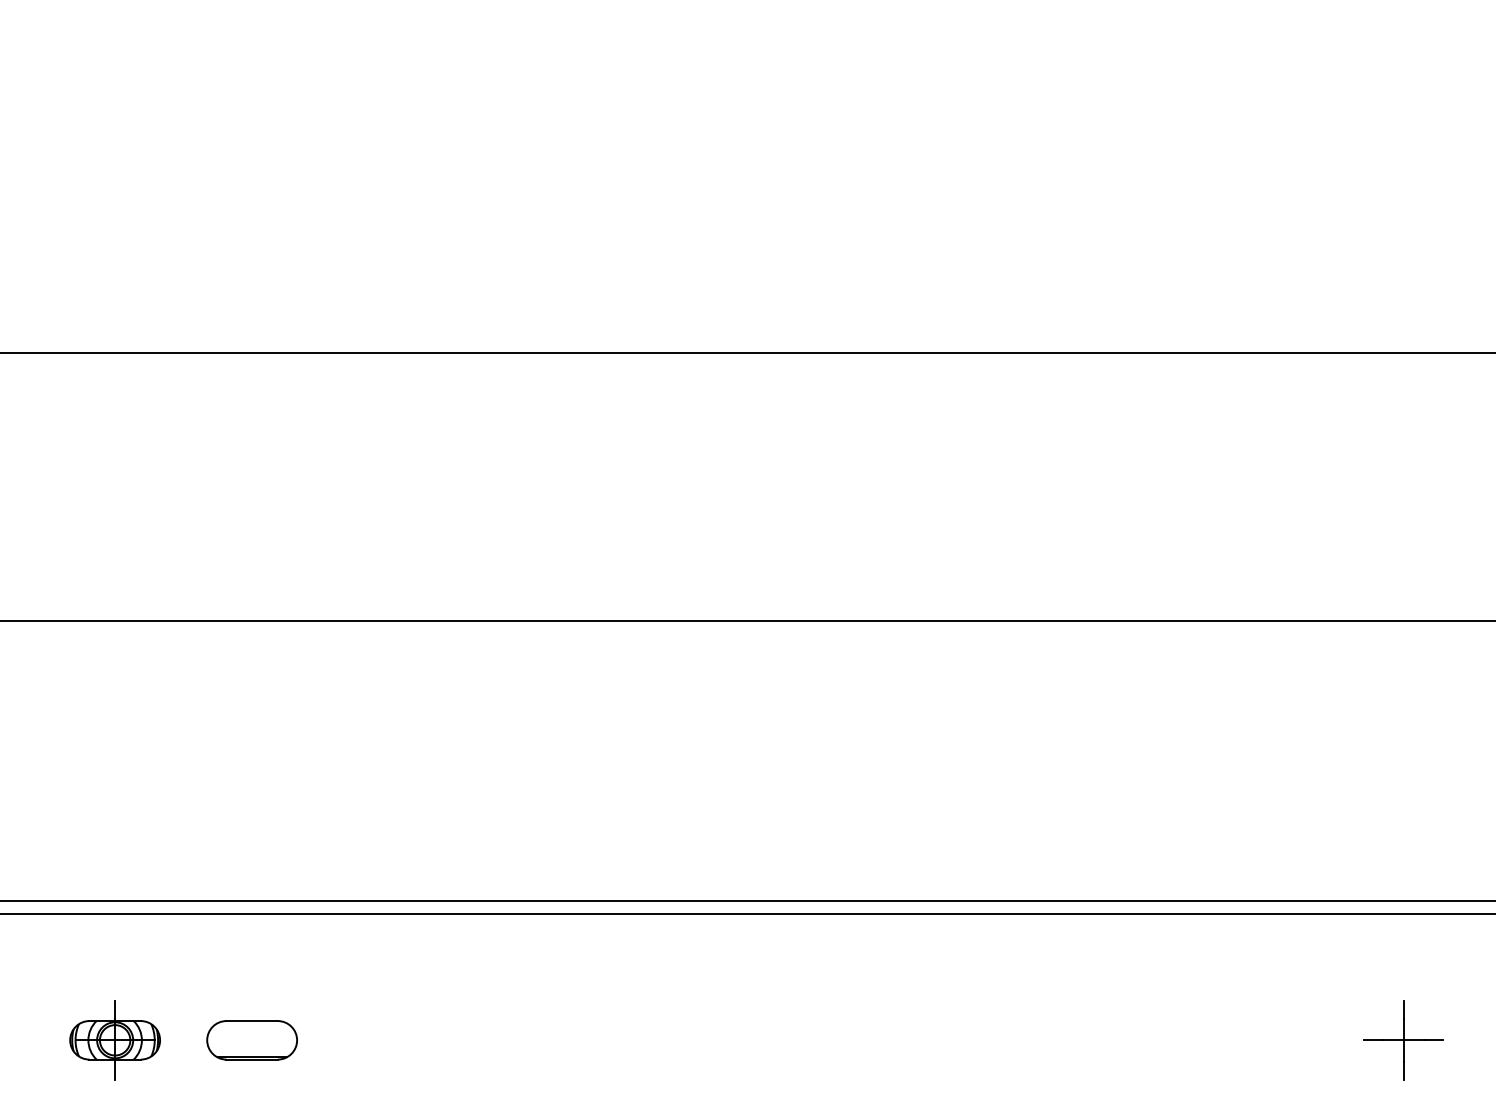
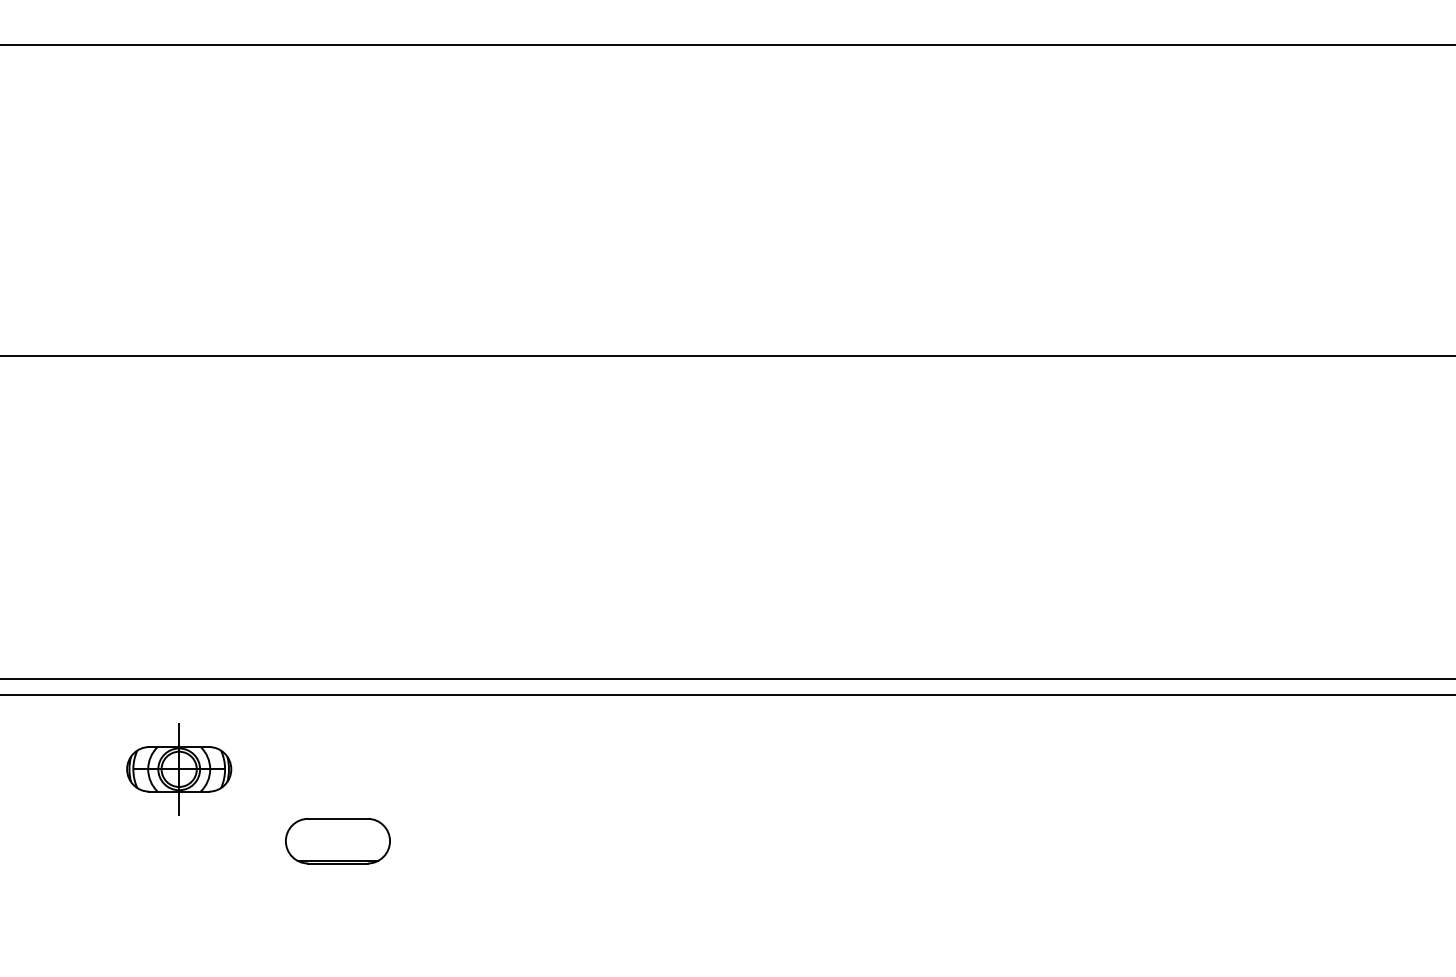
part: (114, 1040) -> (178, 769), moved

